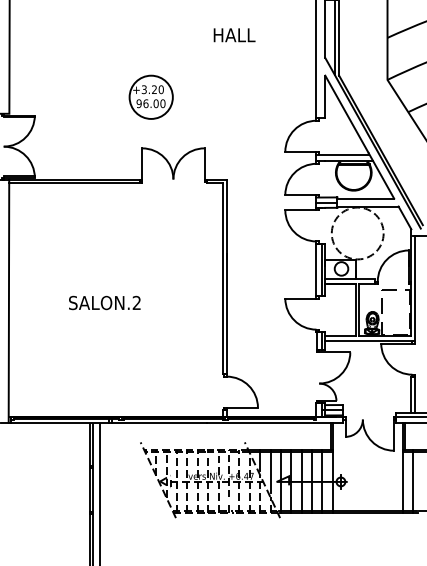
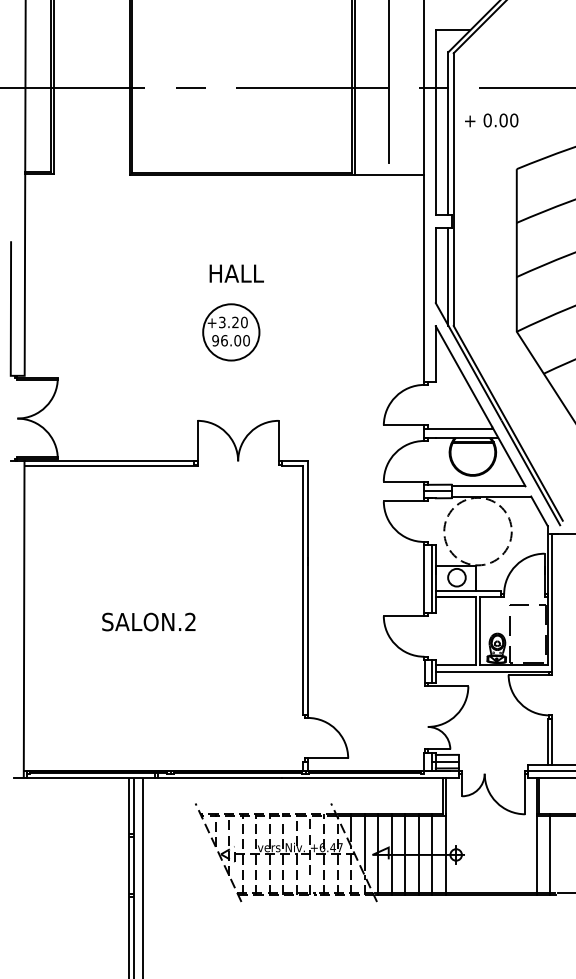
text: (234, 35) -> (236, 273), moved
part: (151, 97) -> (231, 332), moved

